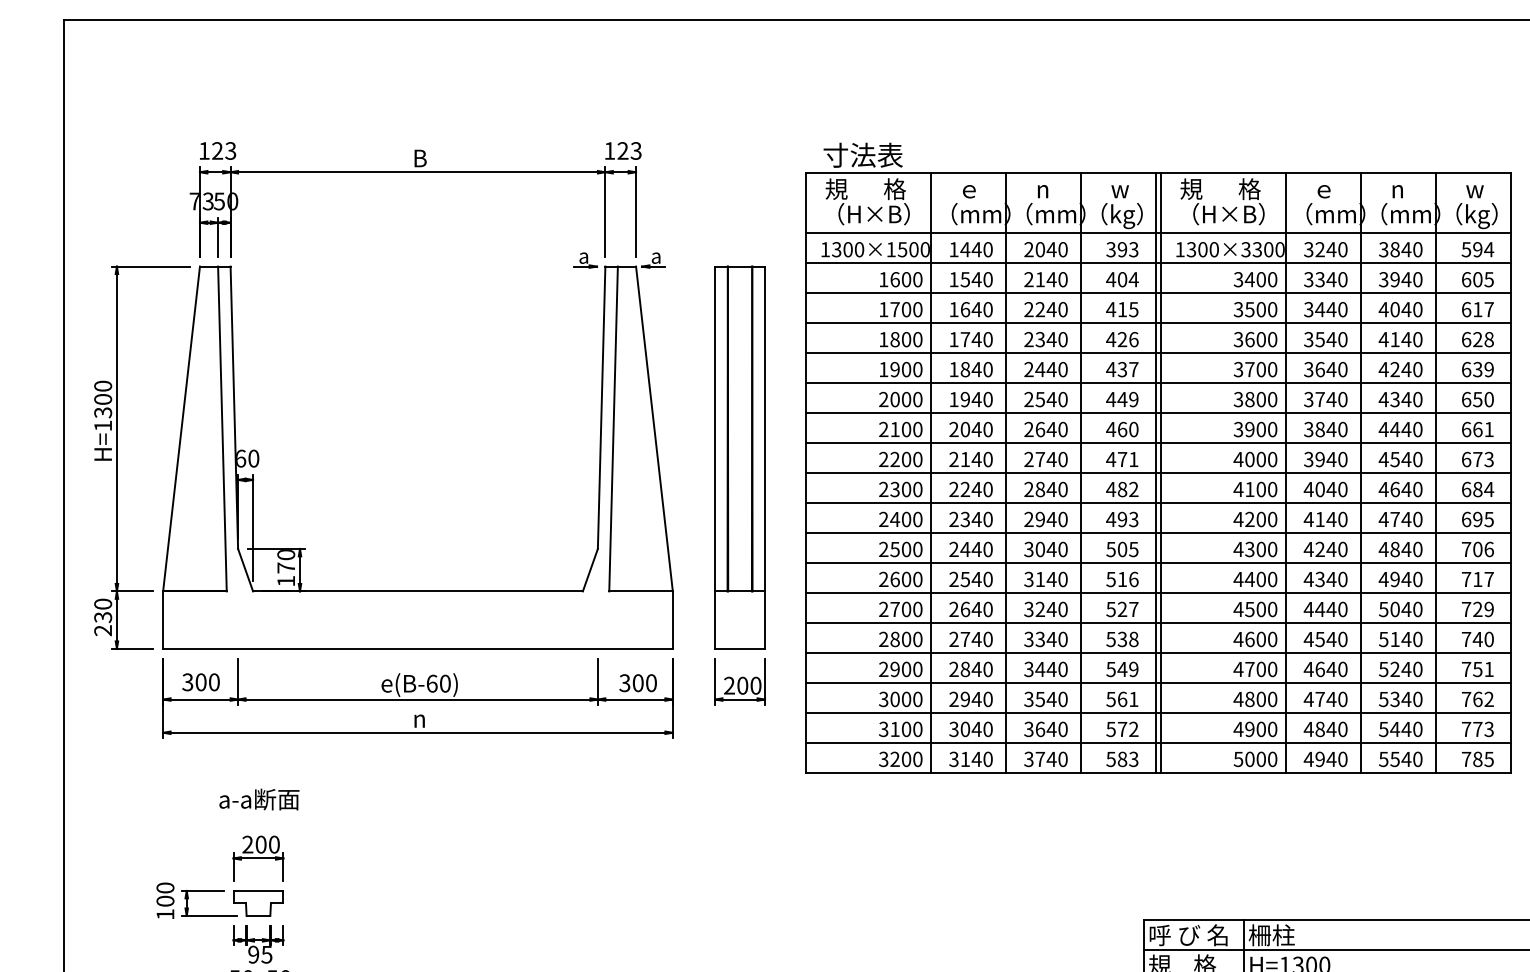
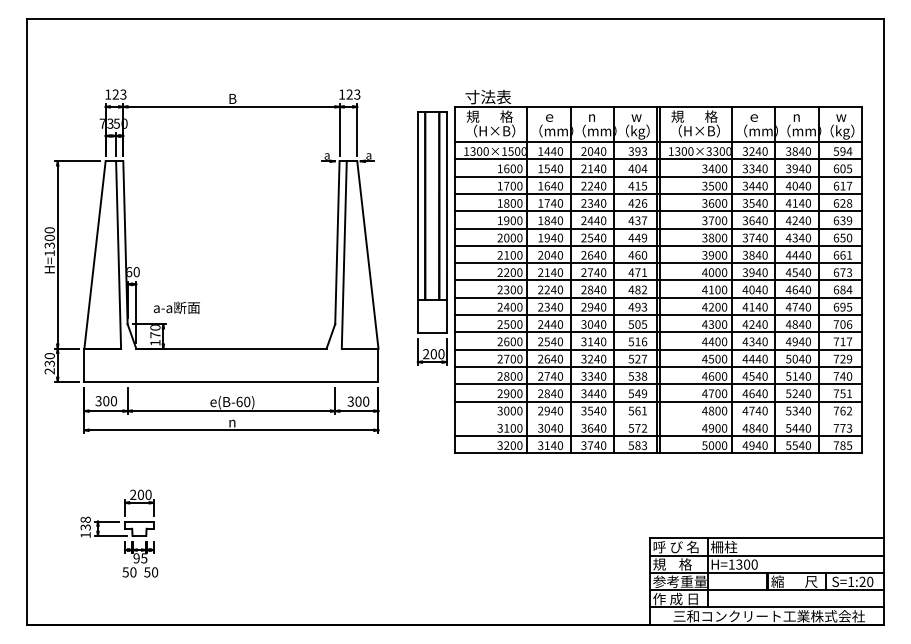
part: (738, 485) -> (431, 238), moved
line: (1158, 712) -> (658, 418), removed
text: (258, 798) -> (176, 307), moved
text: (165, 894) -> (85, 523), 100 -> 138

